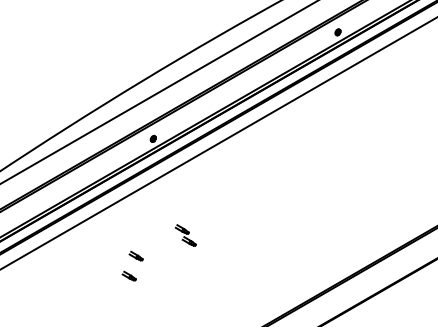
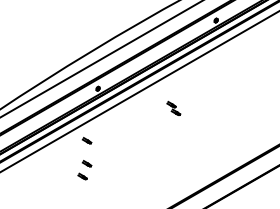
part: (135, 219) -> (86, 140), added
part: (185, 233) -> (173, 107), moved

